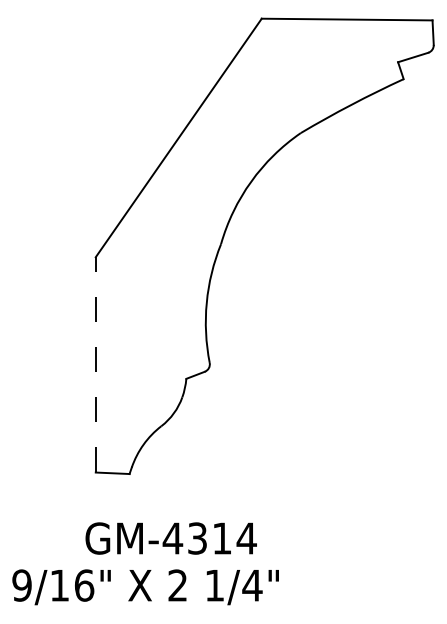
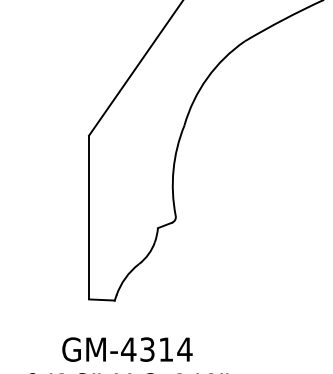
line: (95, 364) -> (88, 217), dashed -> solid
text: (170, 538) -> (126, 349), moved

